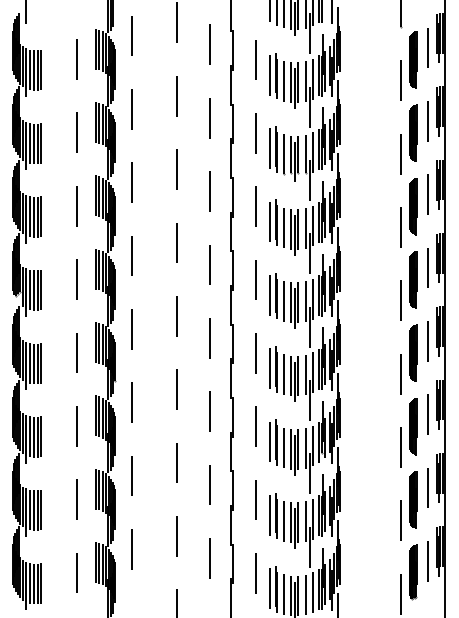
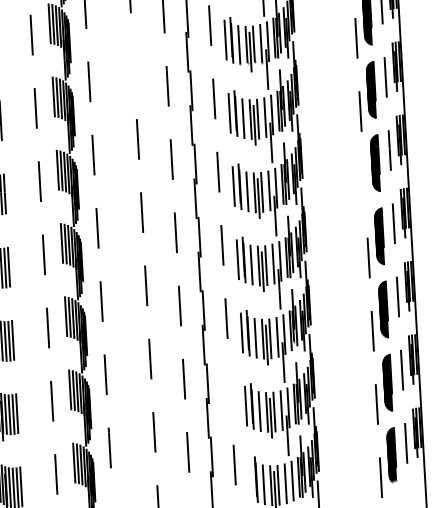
line: (177, 169) -> (134, 66), removed
line: (401, 300) -> (365, 184), removed
line: (255, 499) -> (230, 391), removed
line: (270, 588) -> (250, 479), removed

